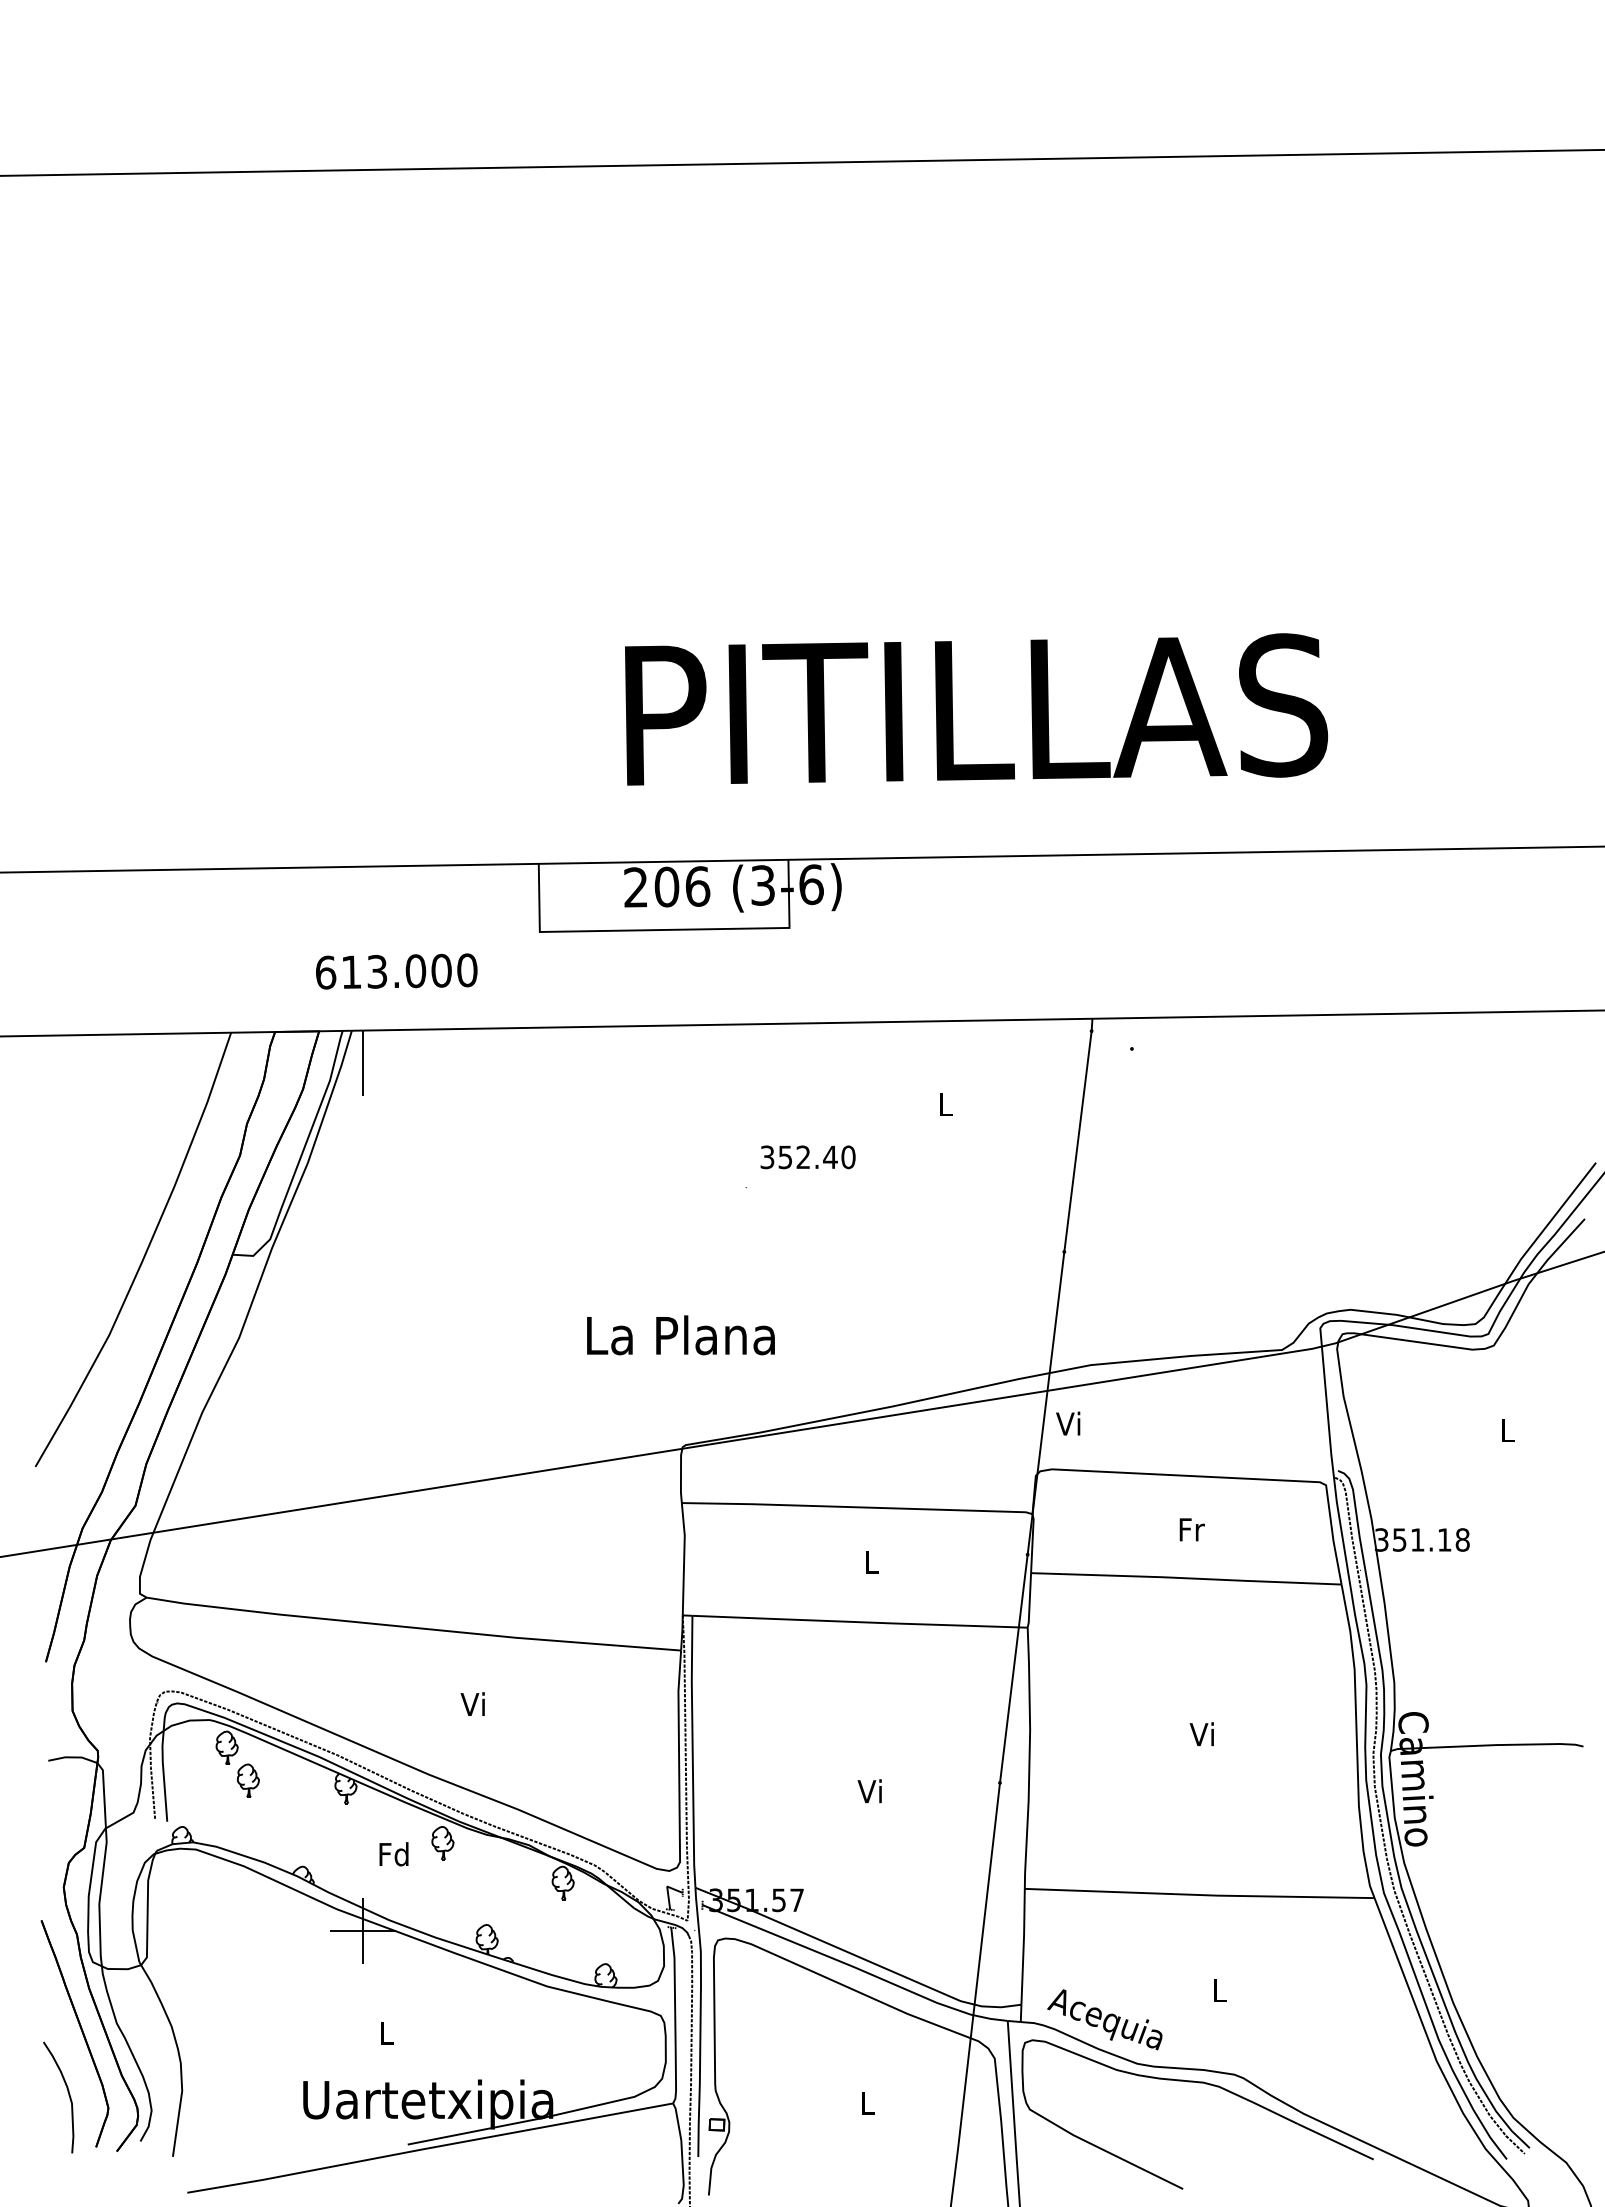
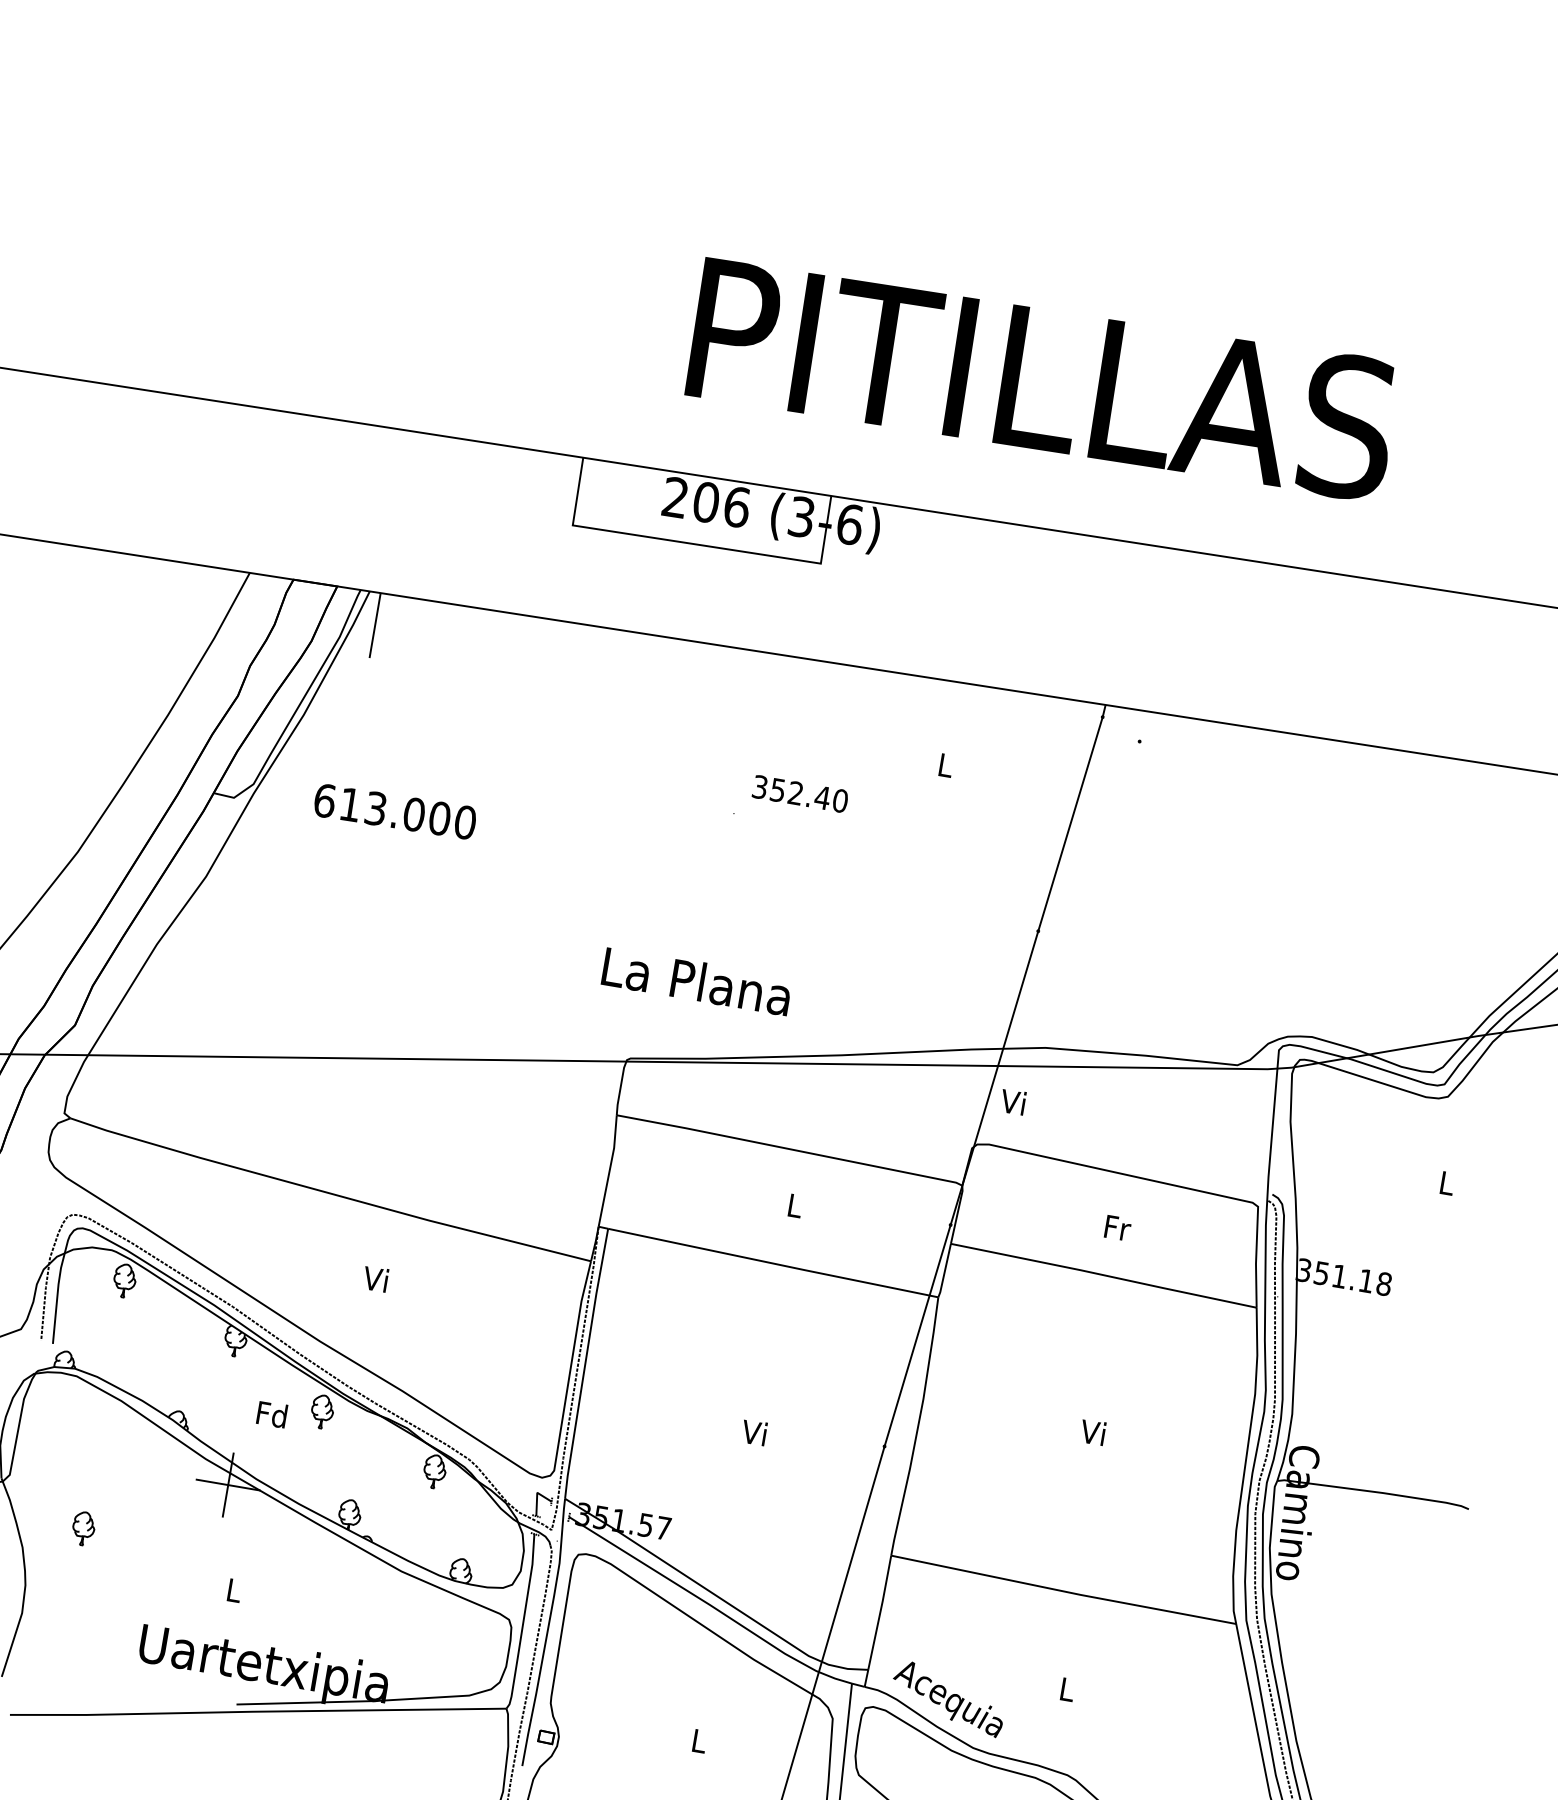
text: (396, 971) -> (395, 811), moved
text: (680, 1335) -> (696, 981), moved
part: (248, 1780) -> (83, 1528), moved

